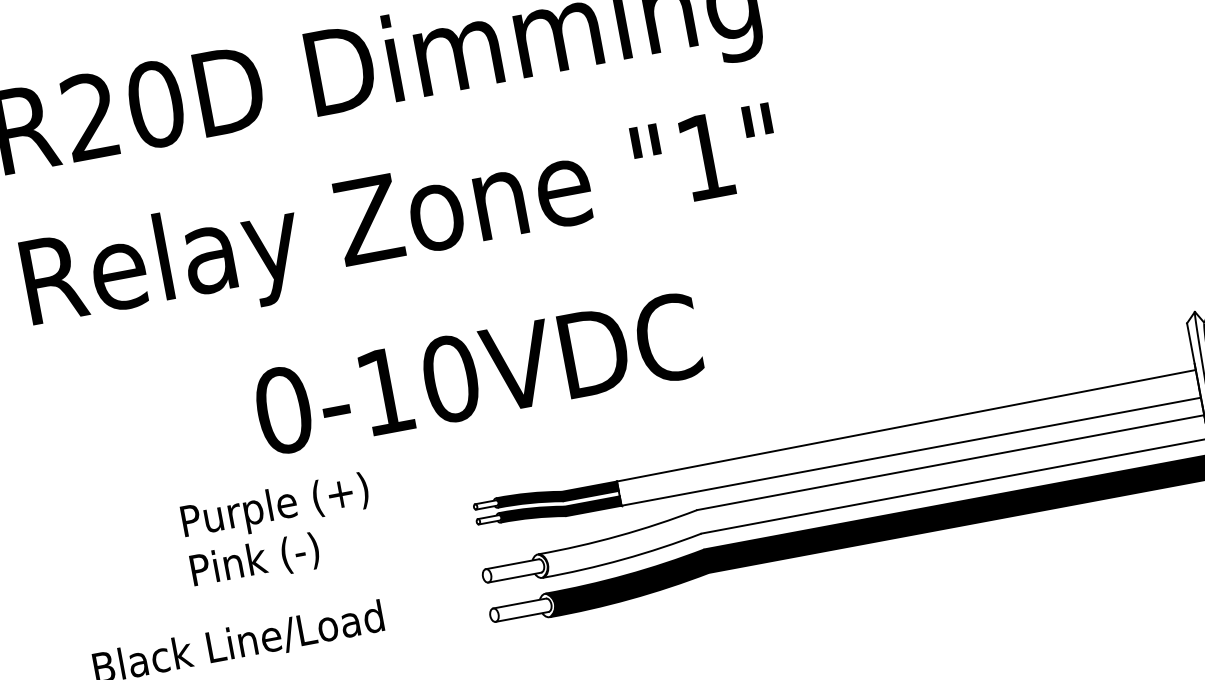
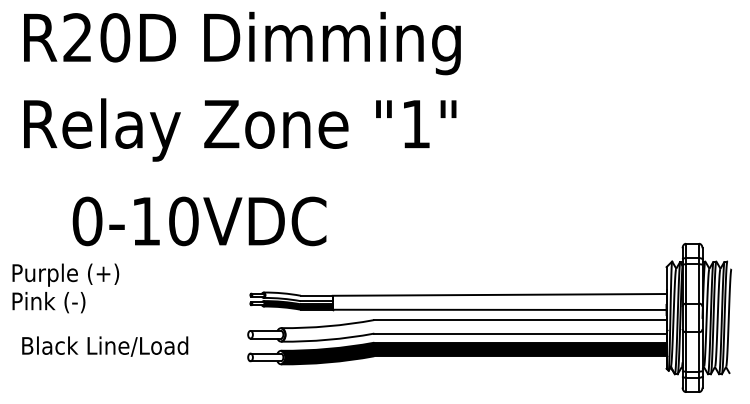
text: (477, 374) -> (199, 221), moved
fill: (556, 494) -> (297, 296), removed
text: (279, 531) -> (65, 288), moved

